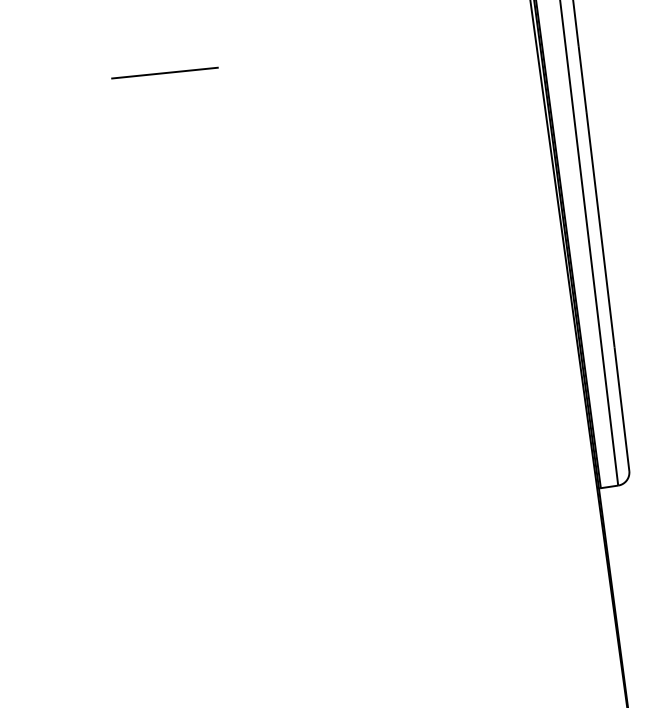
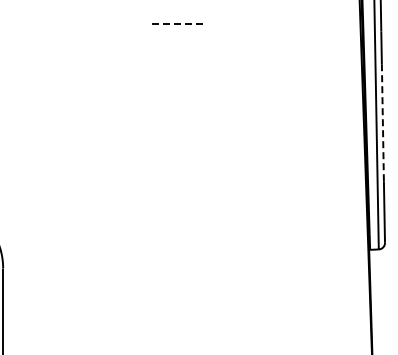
line: (164, 74) -> (176, 24), solid -> dashed
line: (599, 229) -> (382, 122), solid -> dashed

